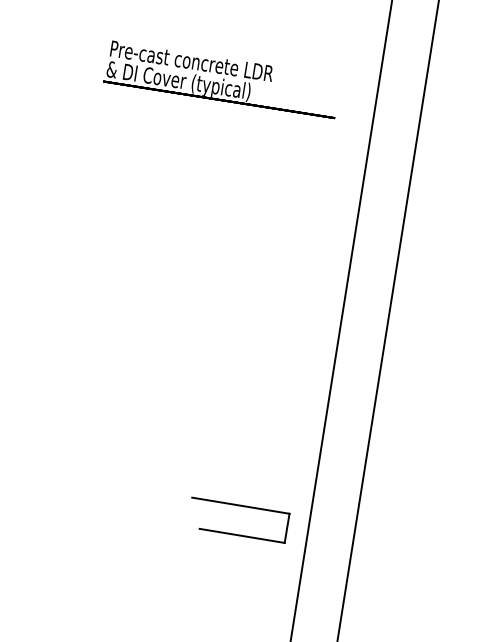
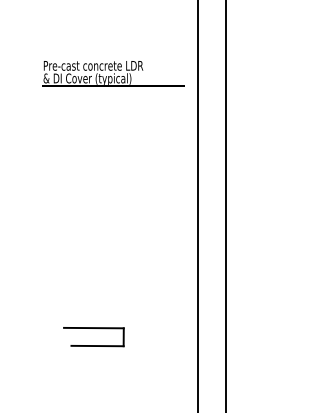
part: (222, 78) -> (113, 73), moved
part: (235, 533) -> (93, 345), moved

